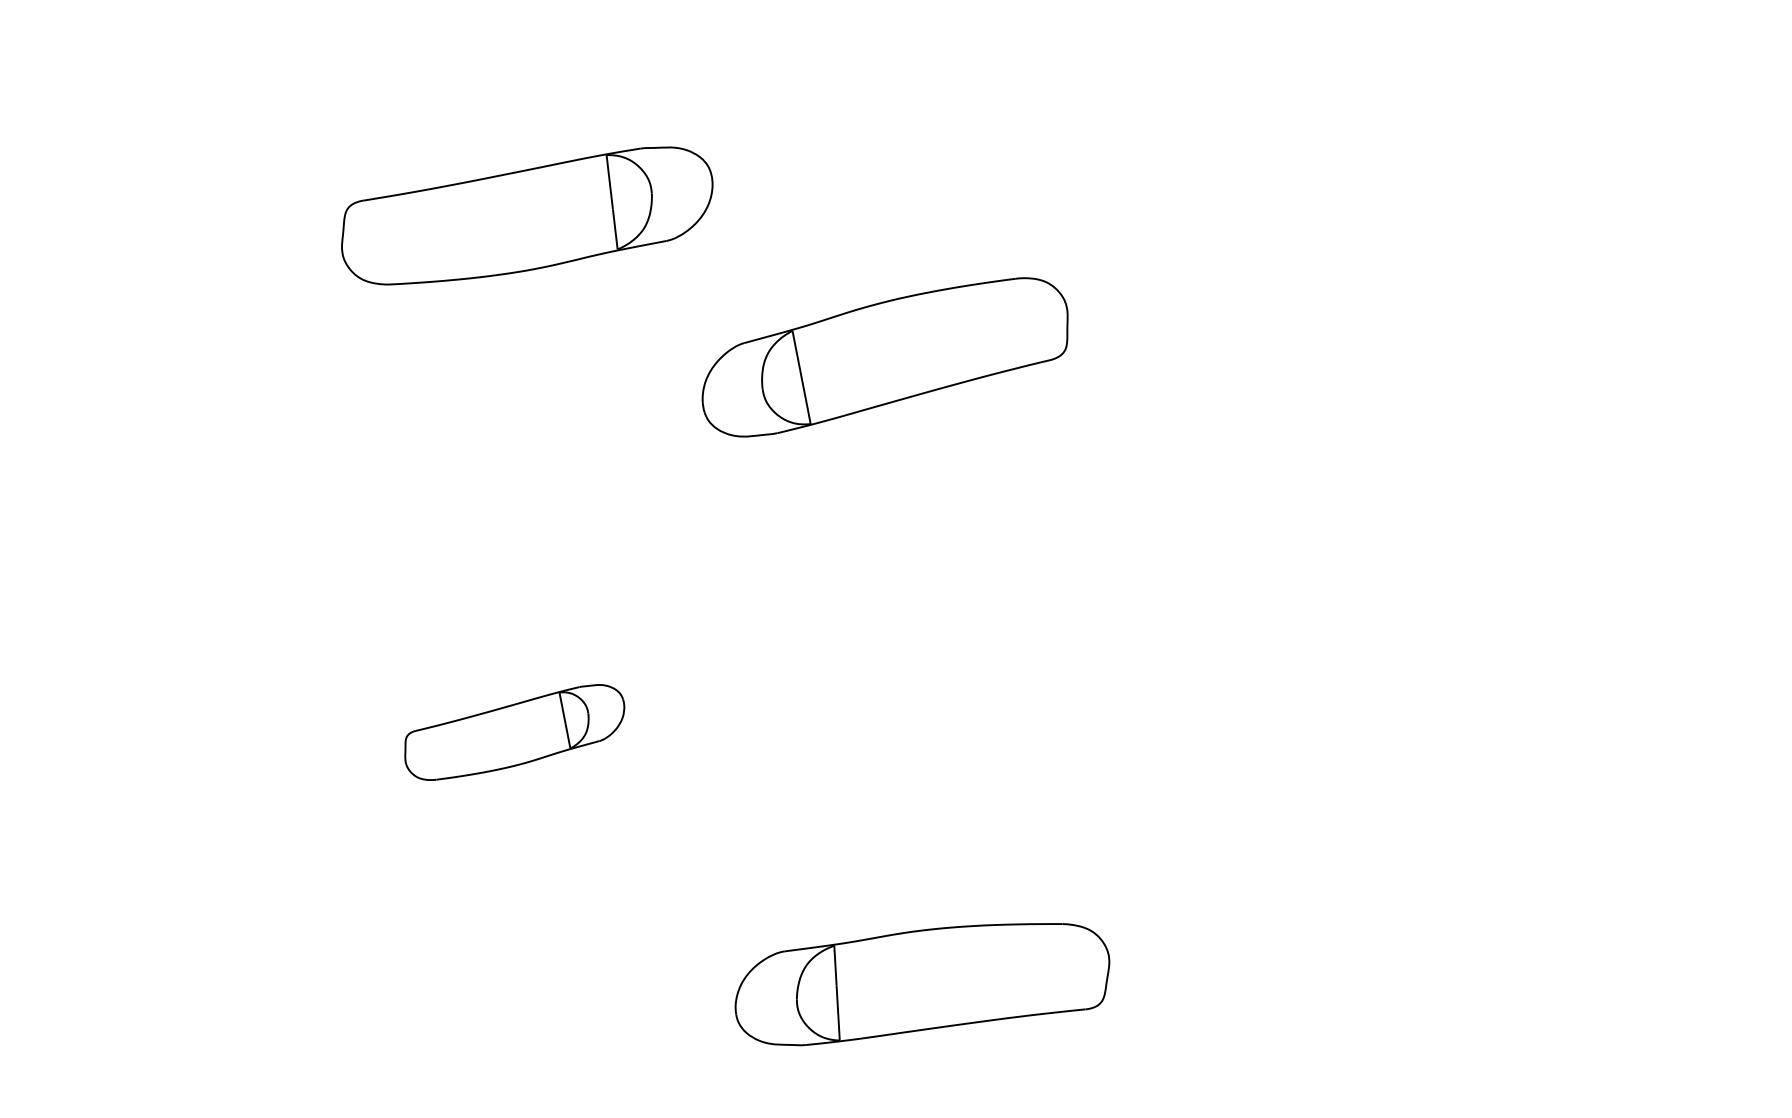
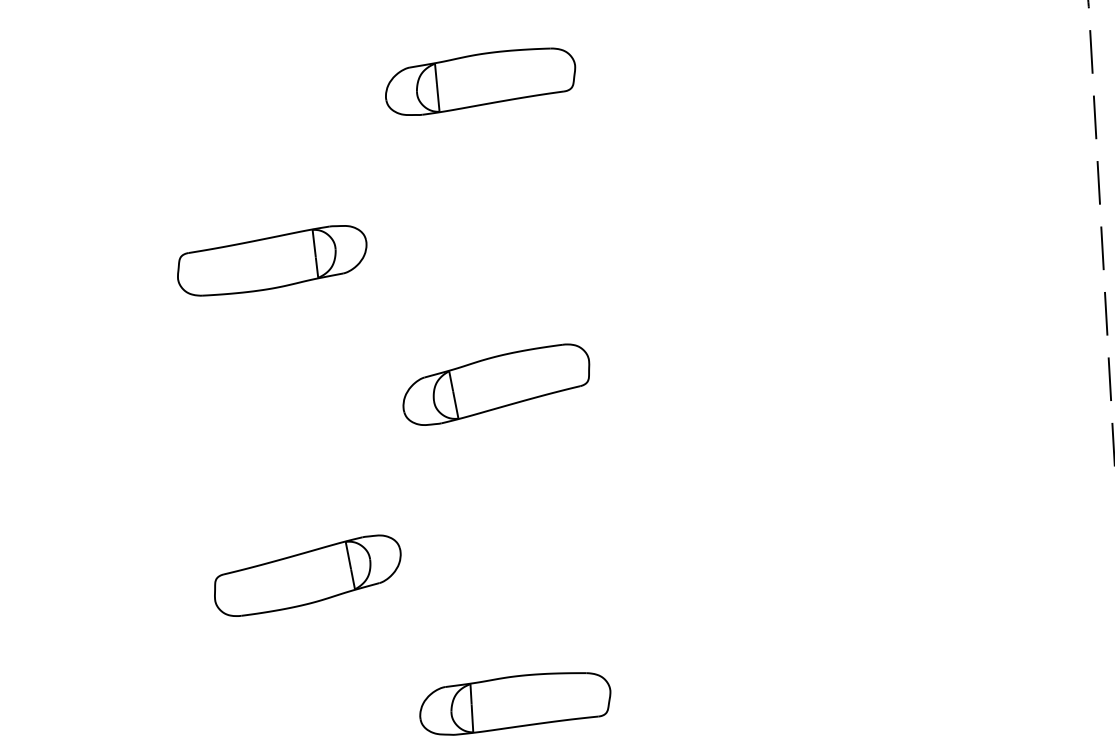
part: (527, 215) -> (272, 260), moved
part: (514, 732) -> (307, 575), size x1.67

